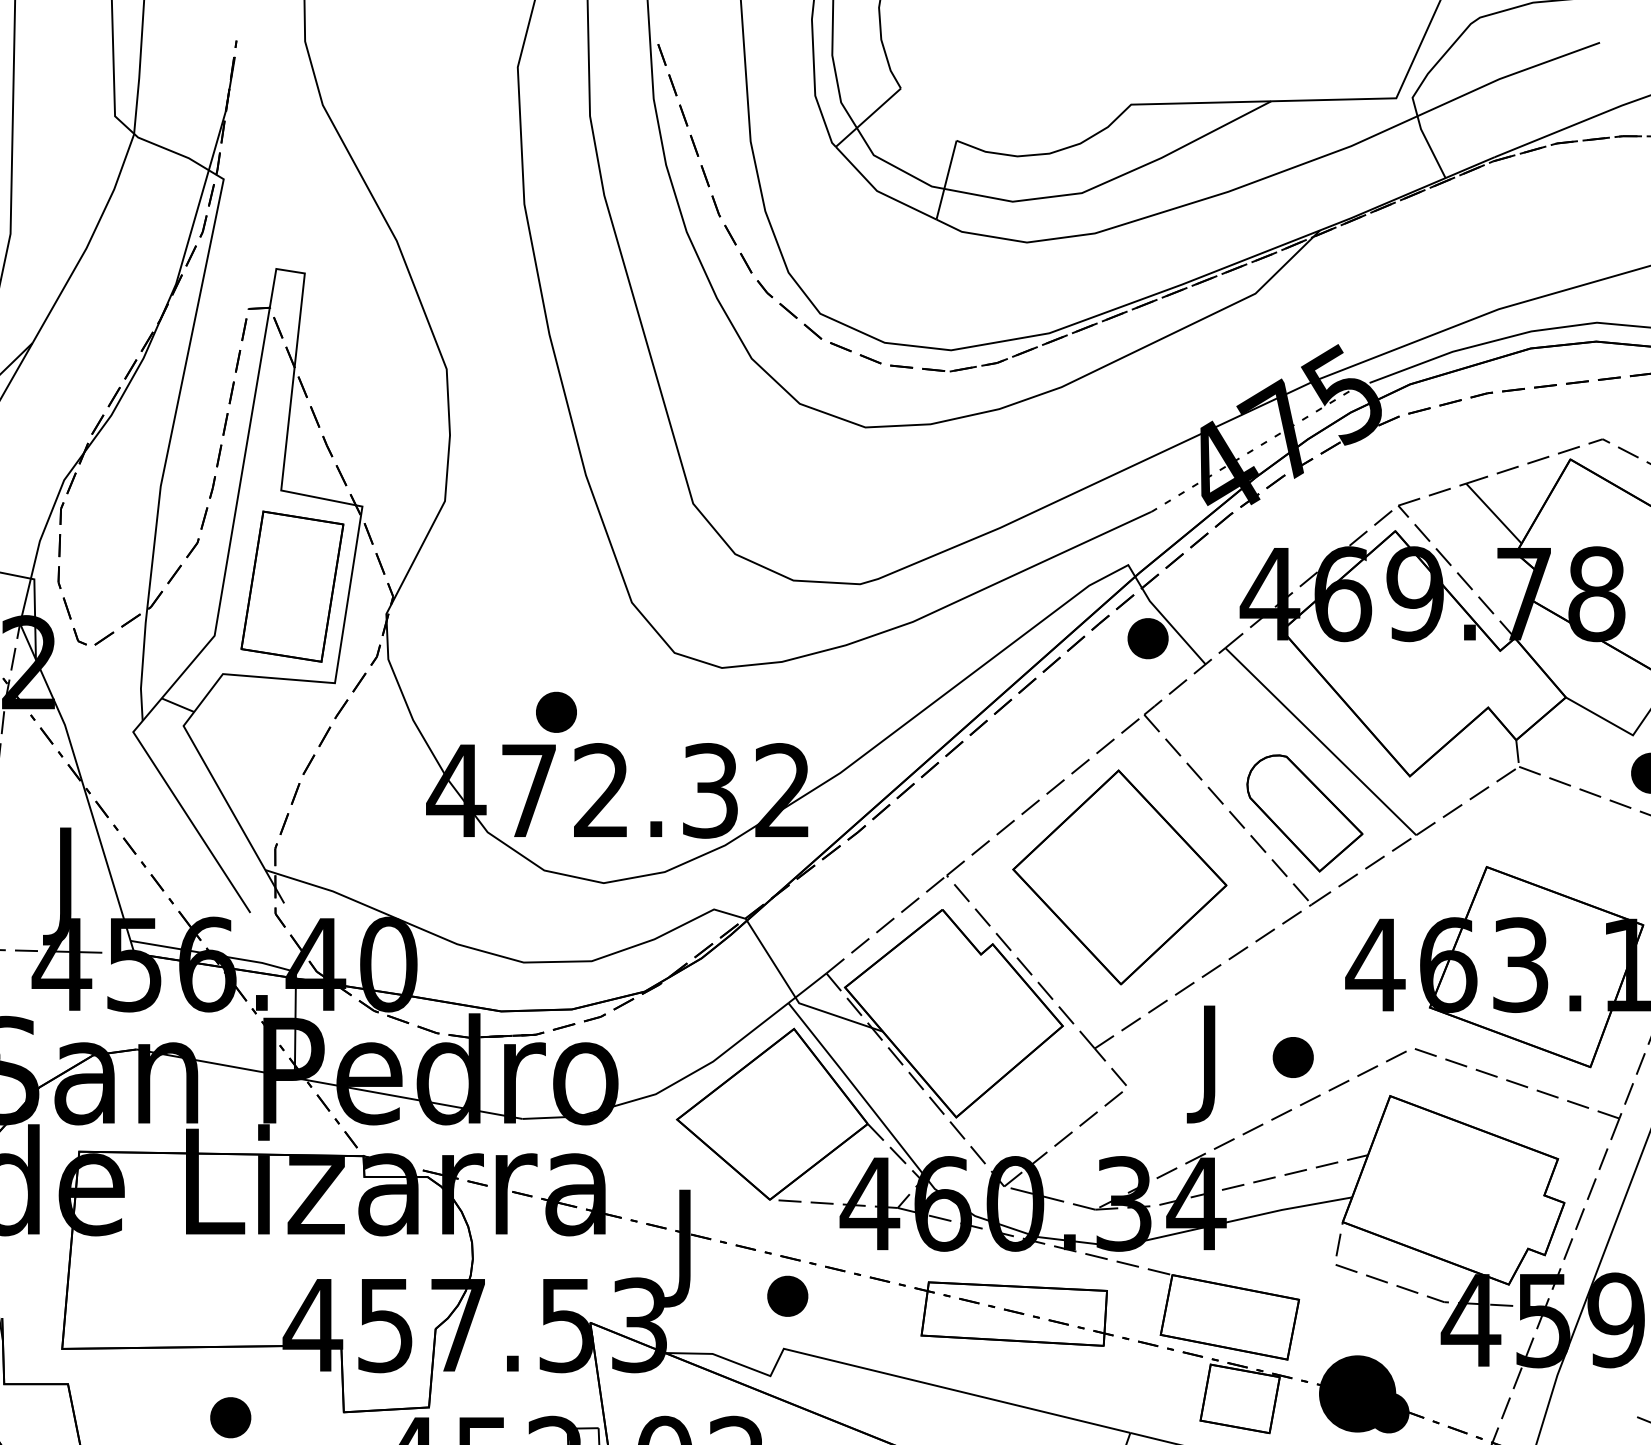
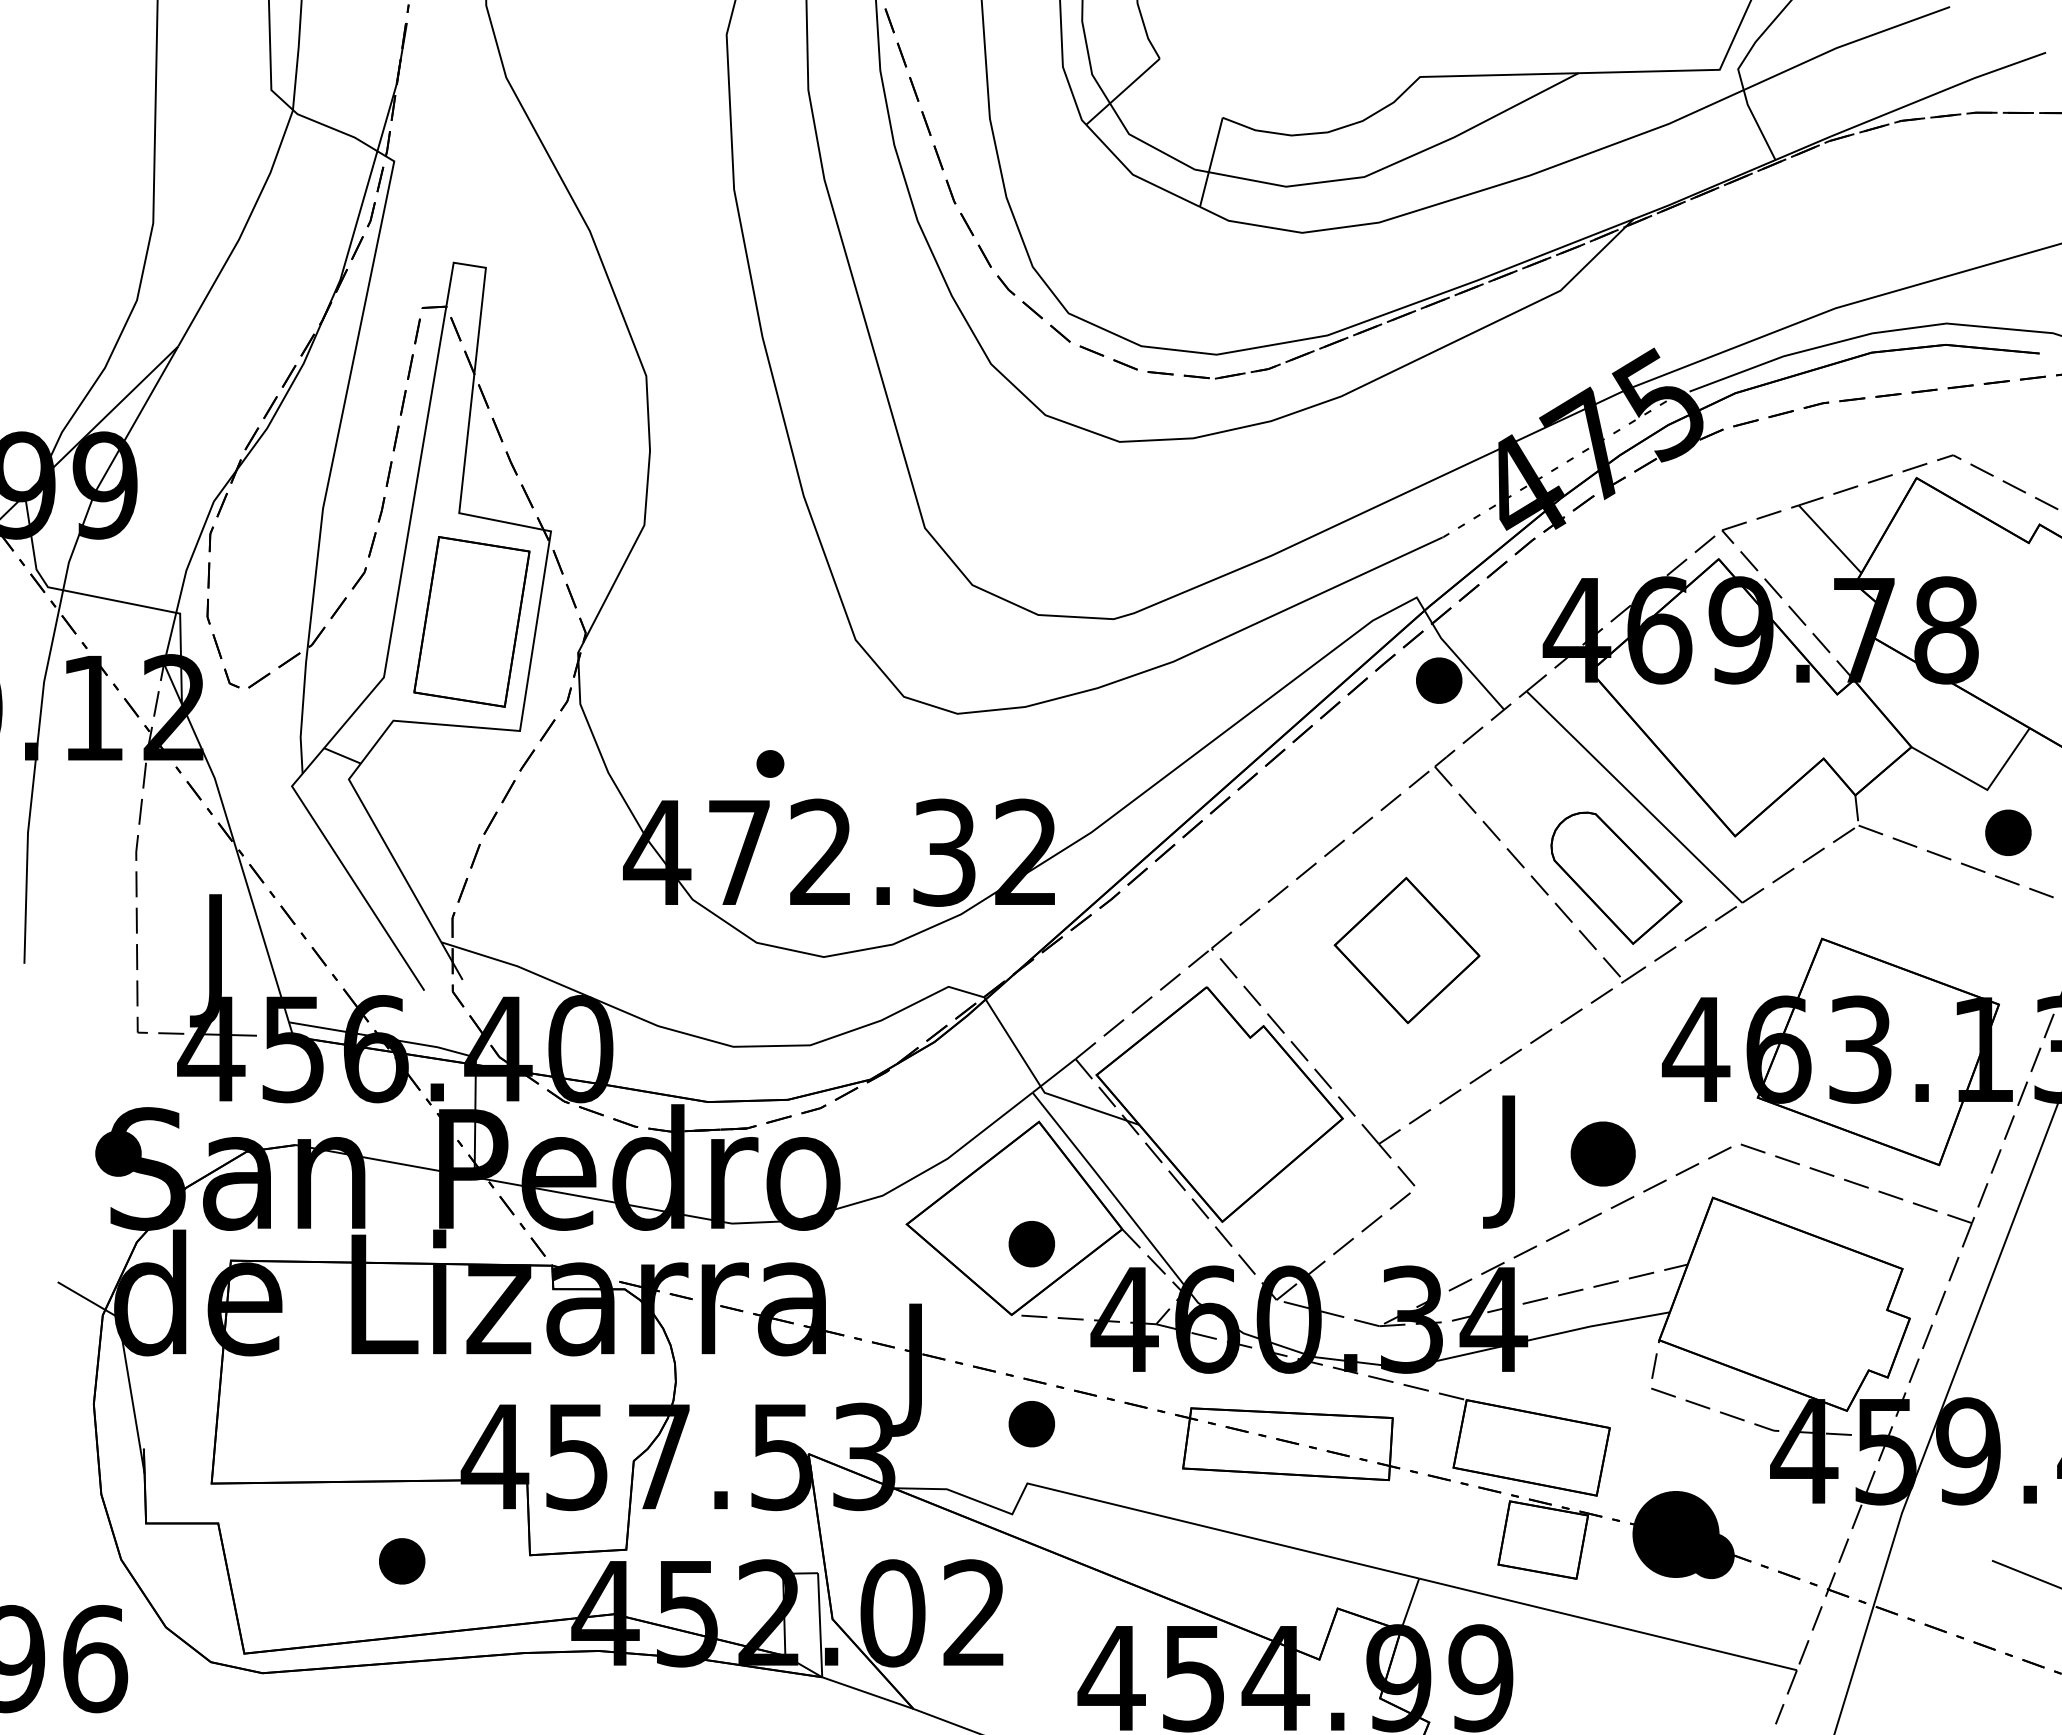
part: (556, 711) -> (770, 763), size x0.6
part: (1119, 877) -> (1406, 950), size x0.6
part: (1293, 1057) -> (1603, 1154), size x1.4
part: (787, 1137) -> (1031, 1244), added

